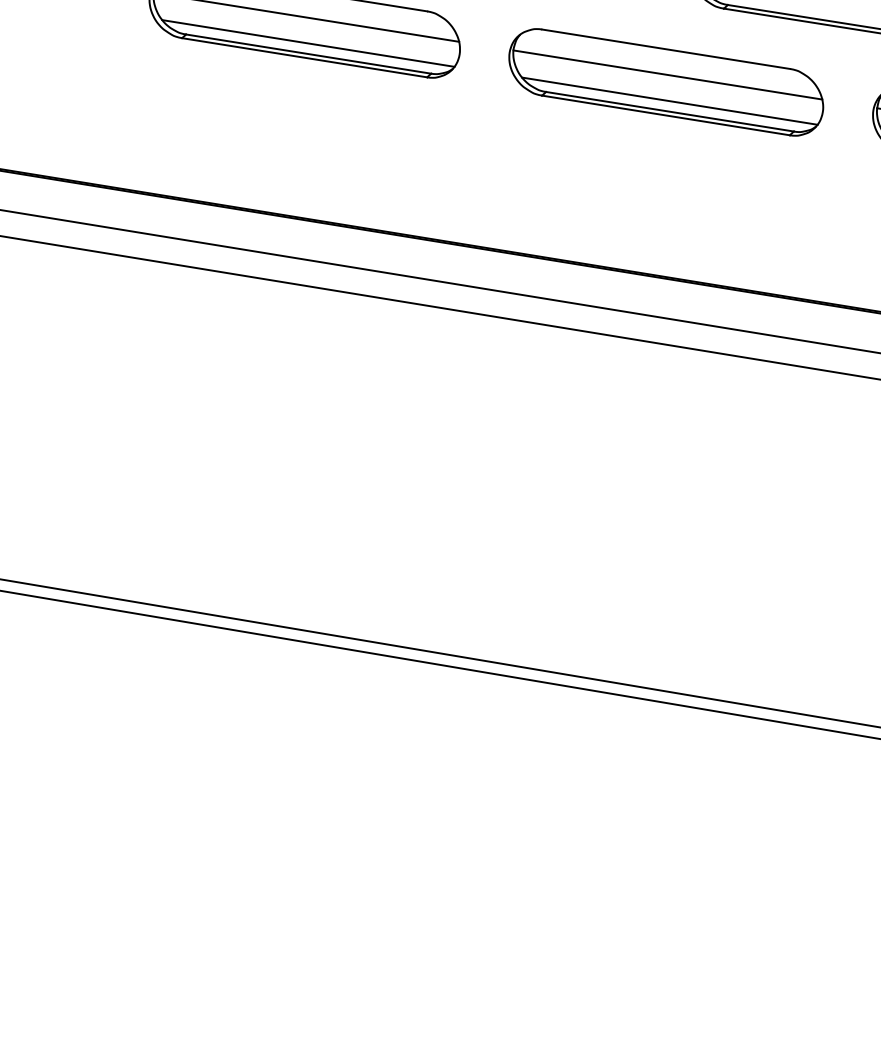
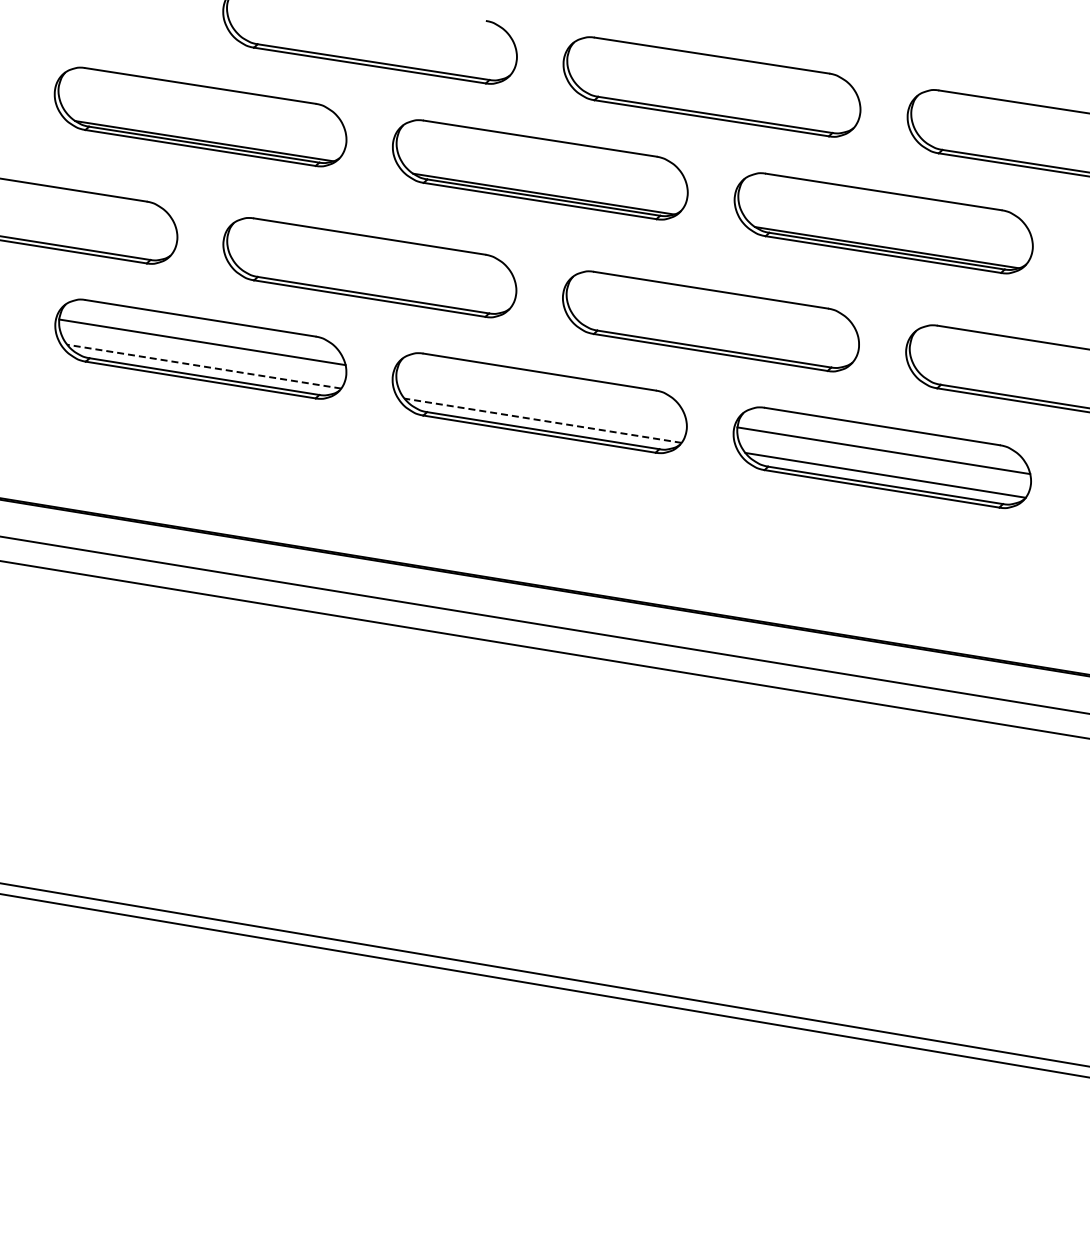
line: (308, 43) -> (204, 366), solid -> dashed
line: (668, 75) -> (541, 396), removed
line: (669, 100) -> (542, 420), solid -> dashed

